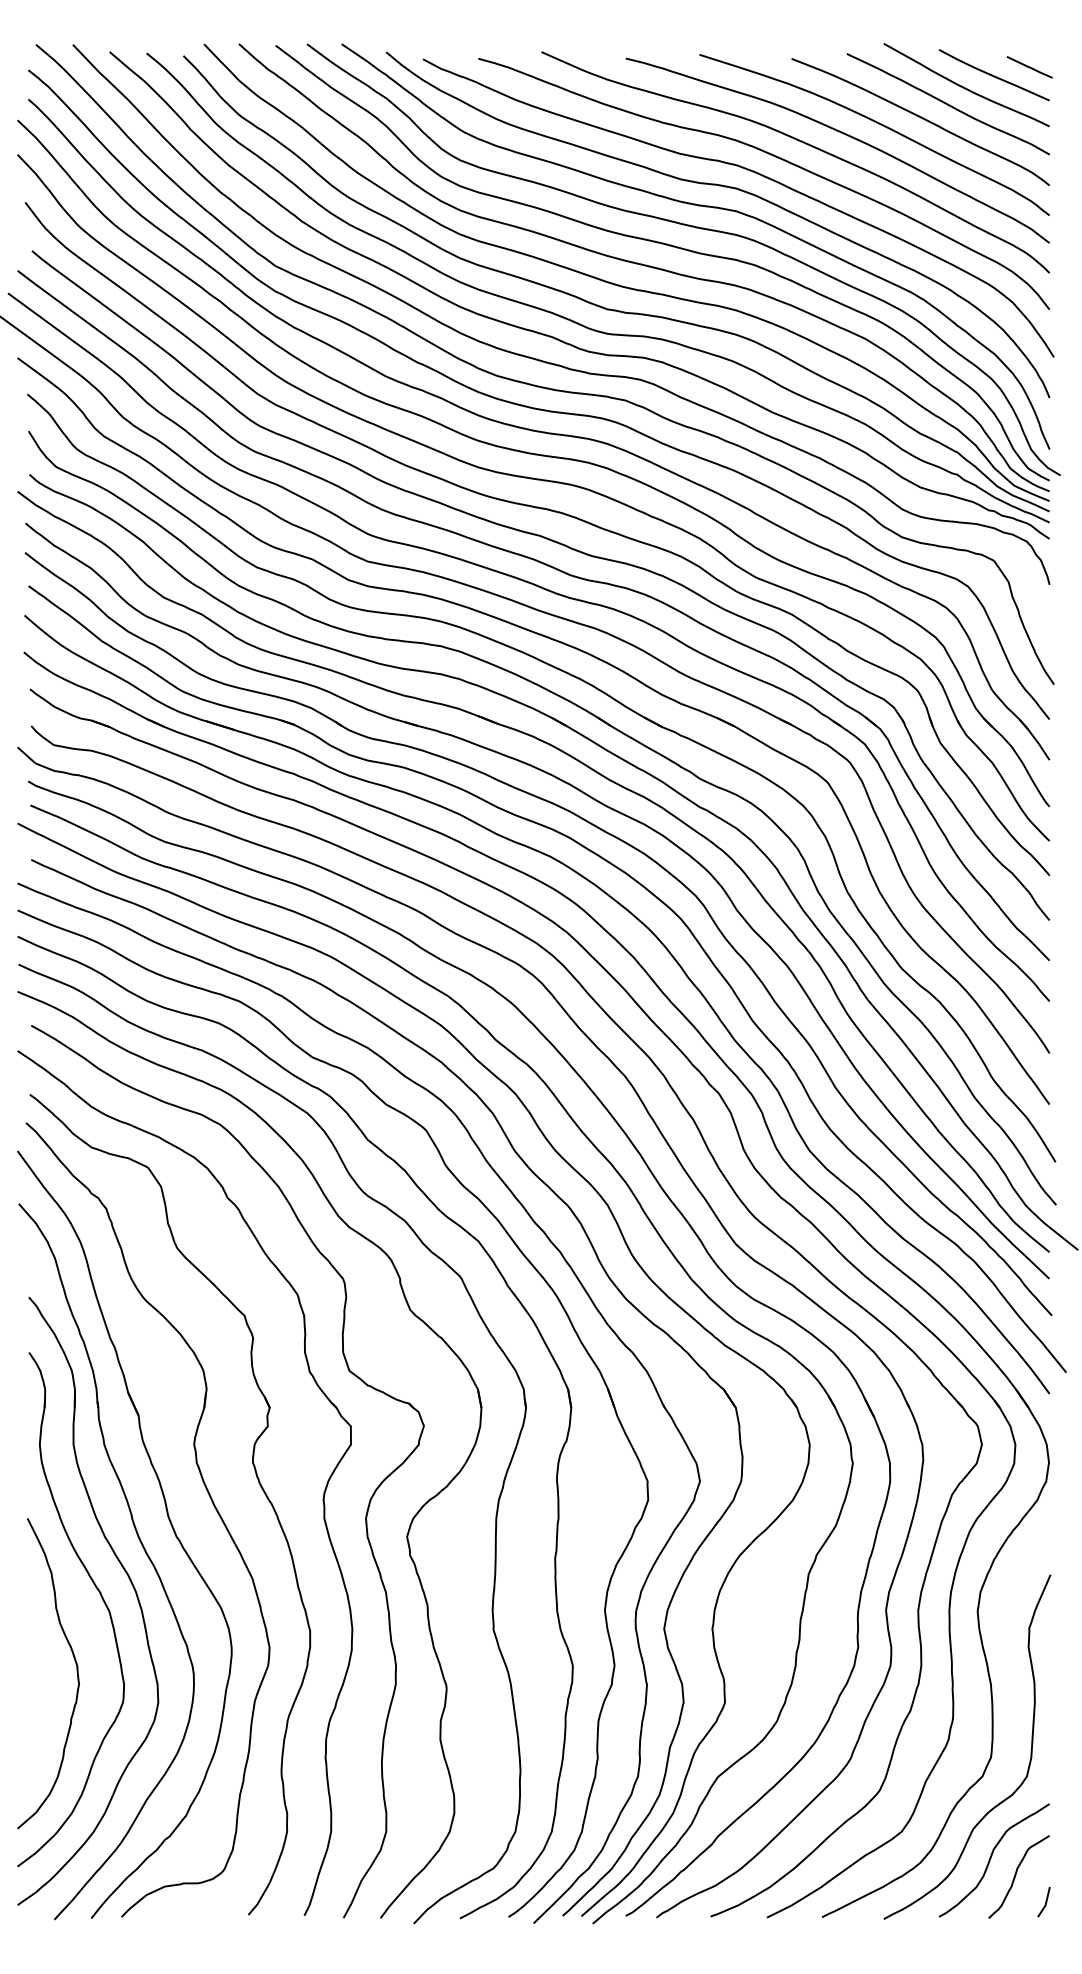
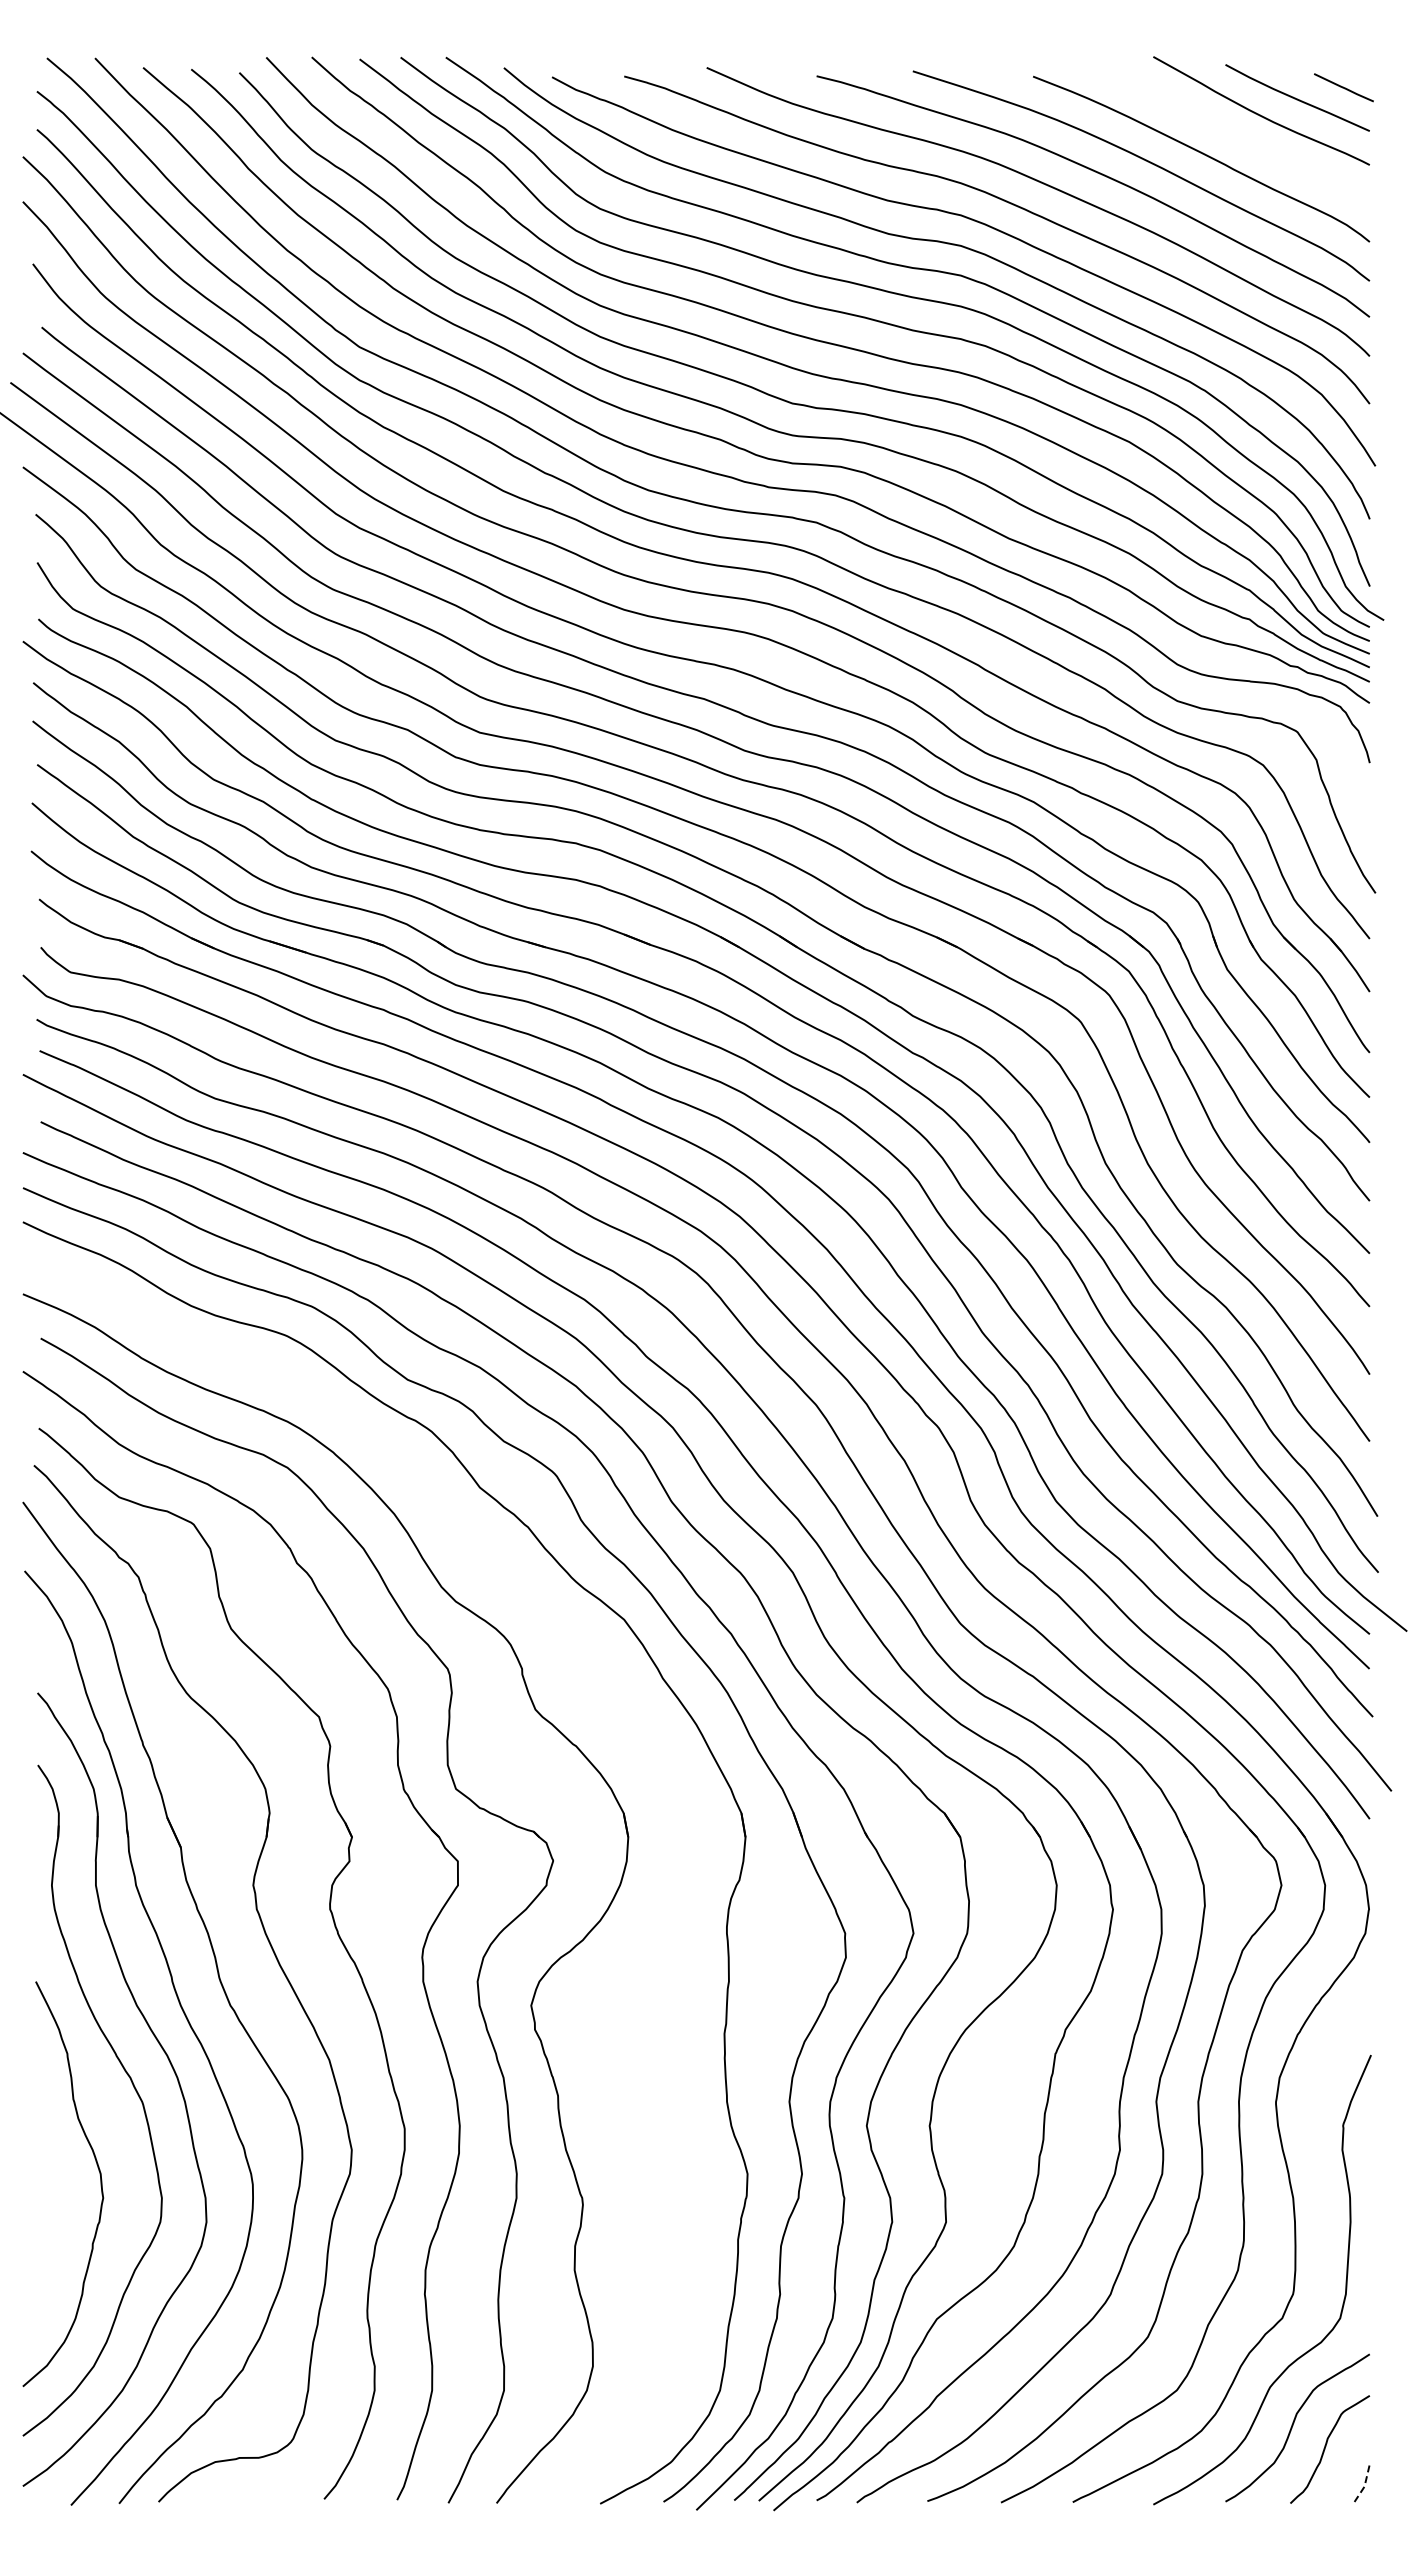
curve: (948, 103) -> (1237, 135), removed
part: (497, 1501) -> (649, 1959), removed
line: (1046, 1902) -> (1365, 2483), solid -> dashed

